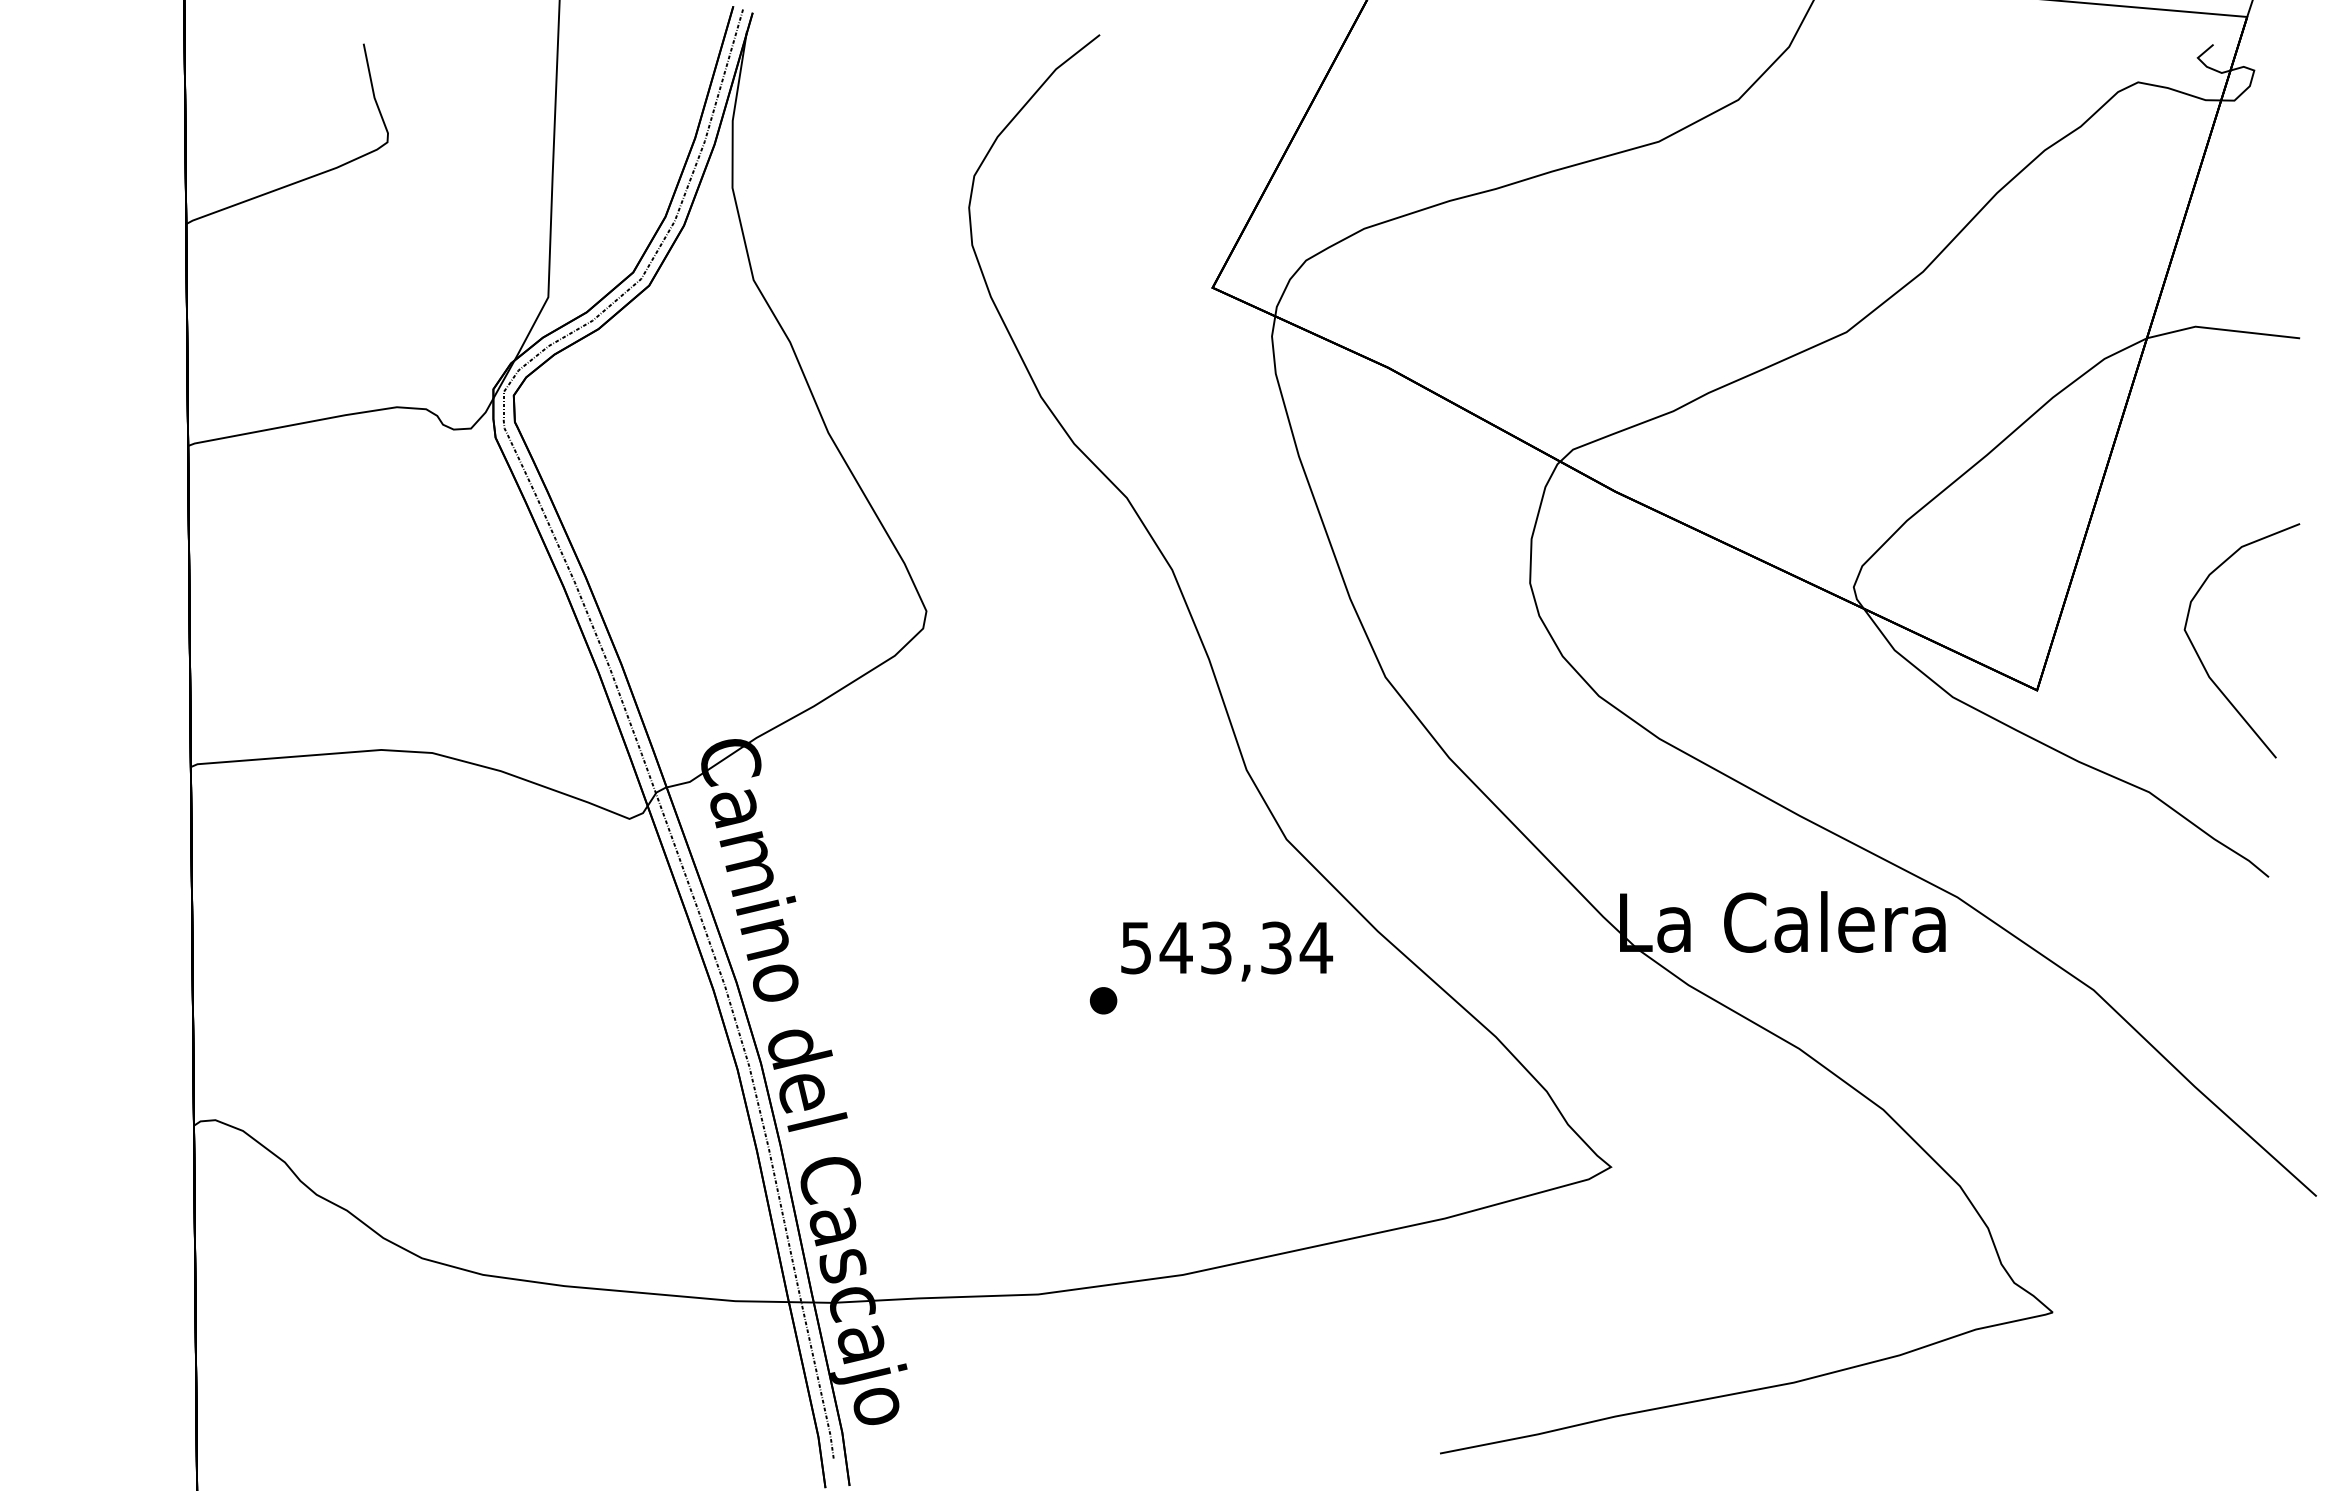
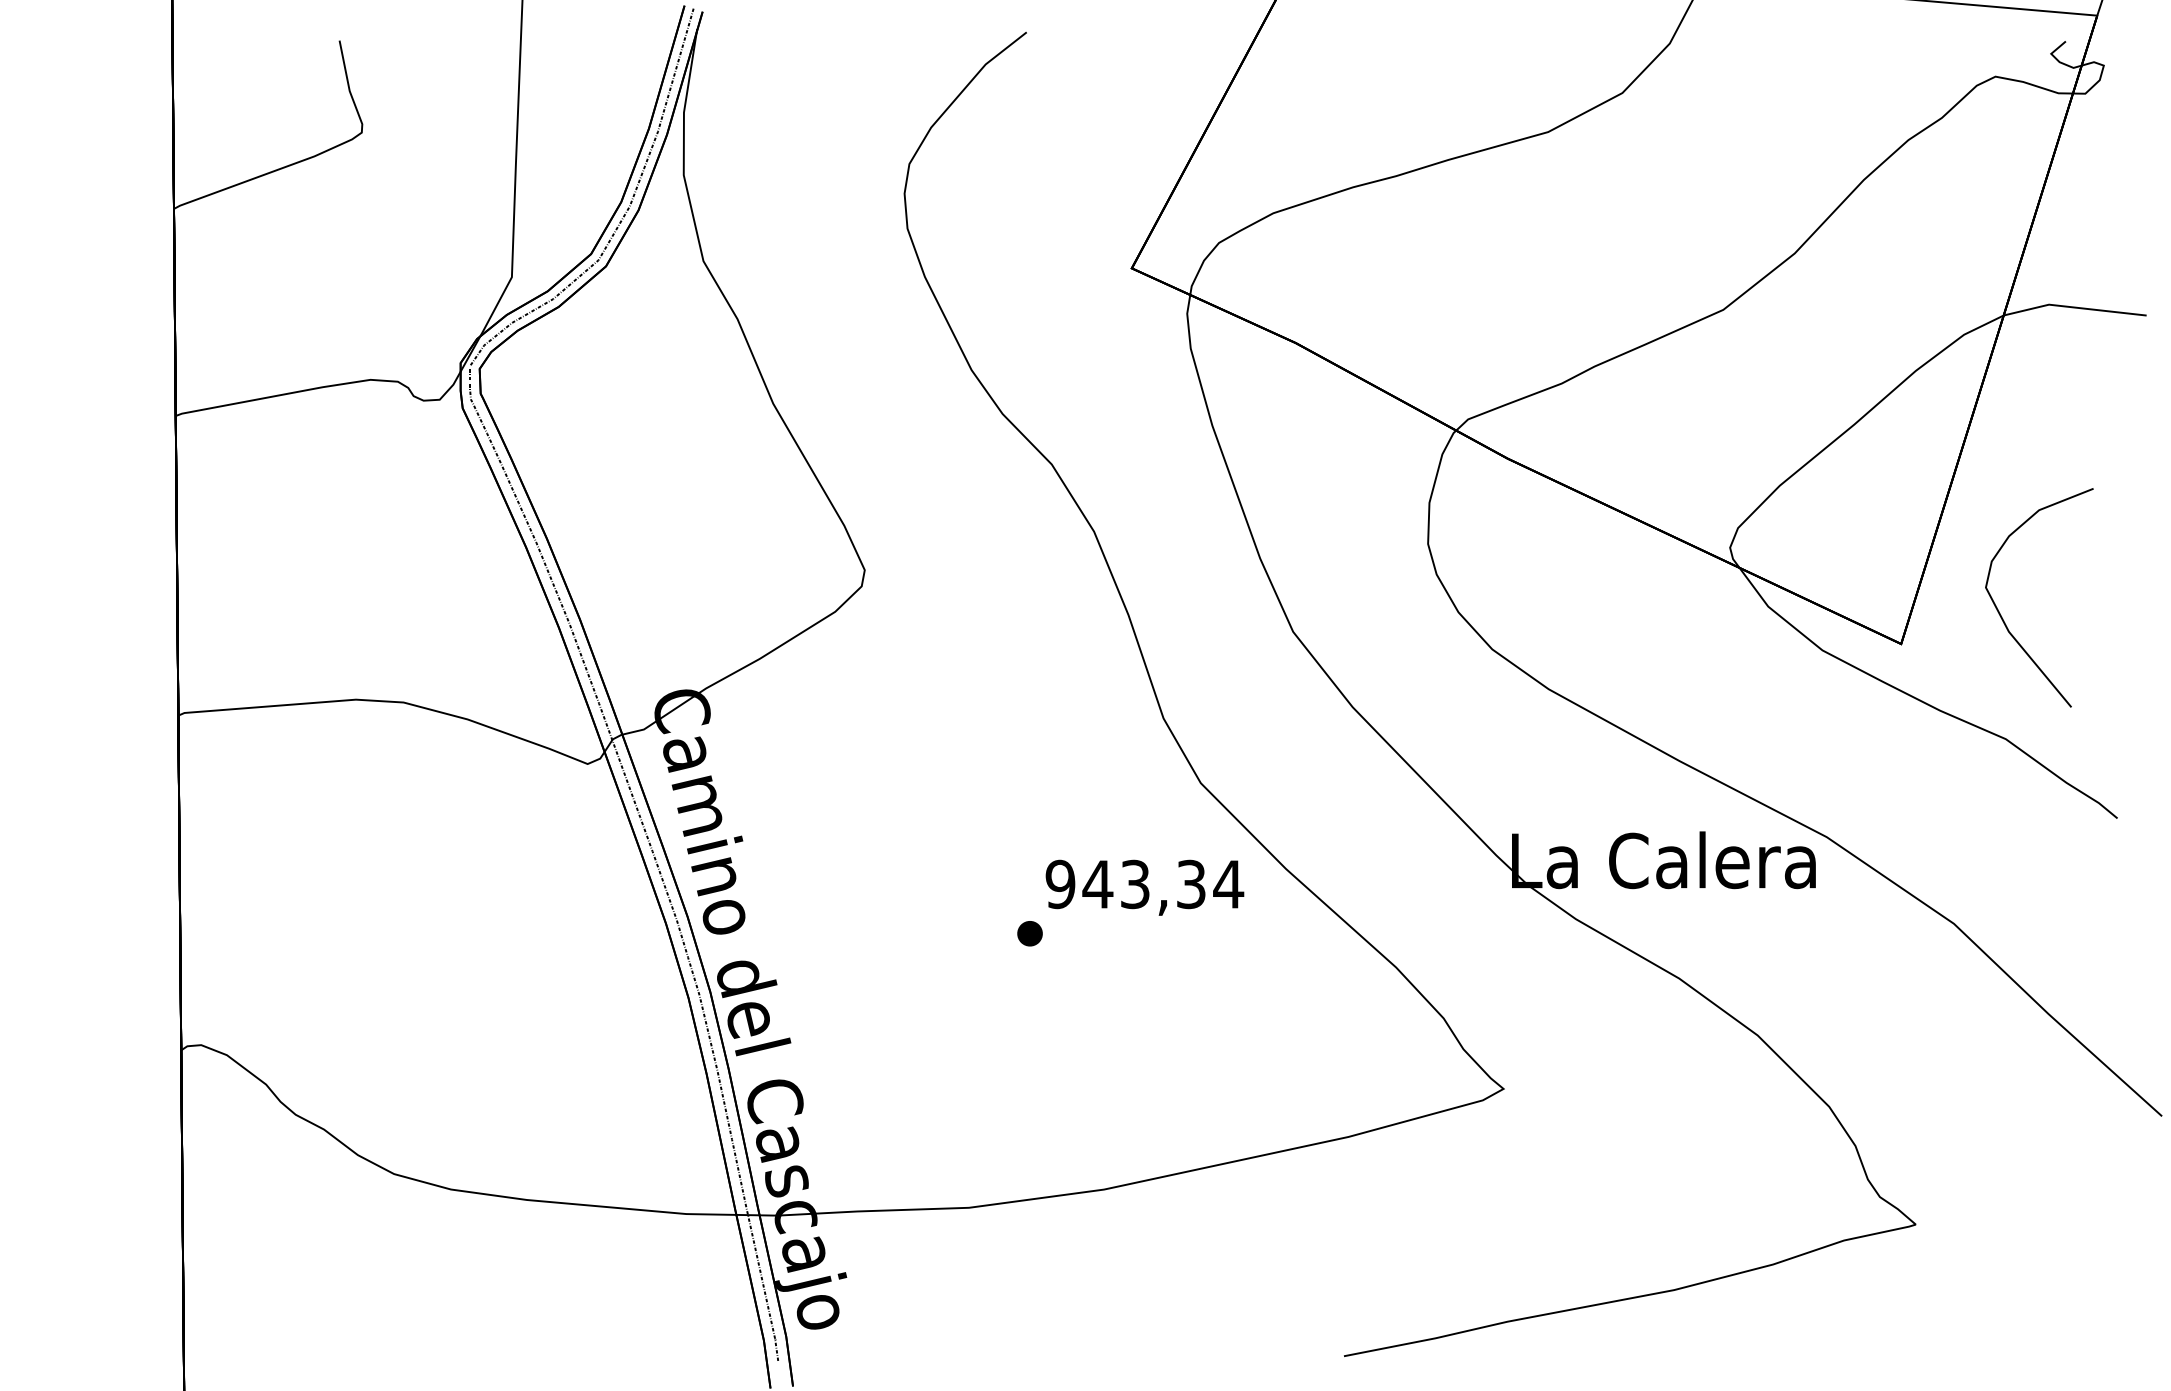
part: (2203, 662) -> (2003, 618), moved
text: (1136, 946) -> (1060, 883), 543,34 -> 943,34

